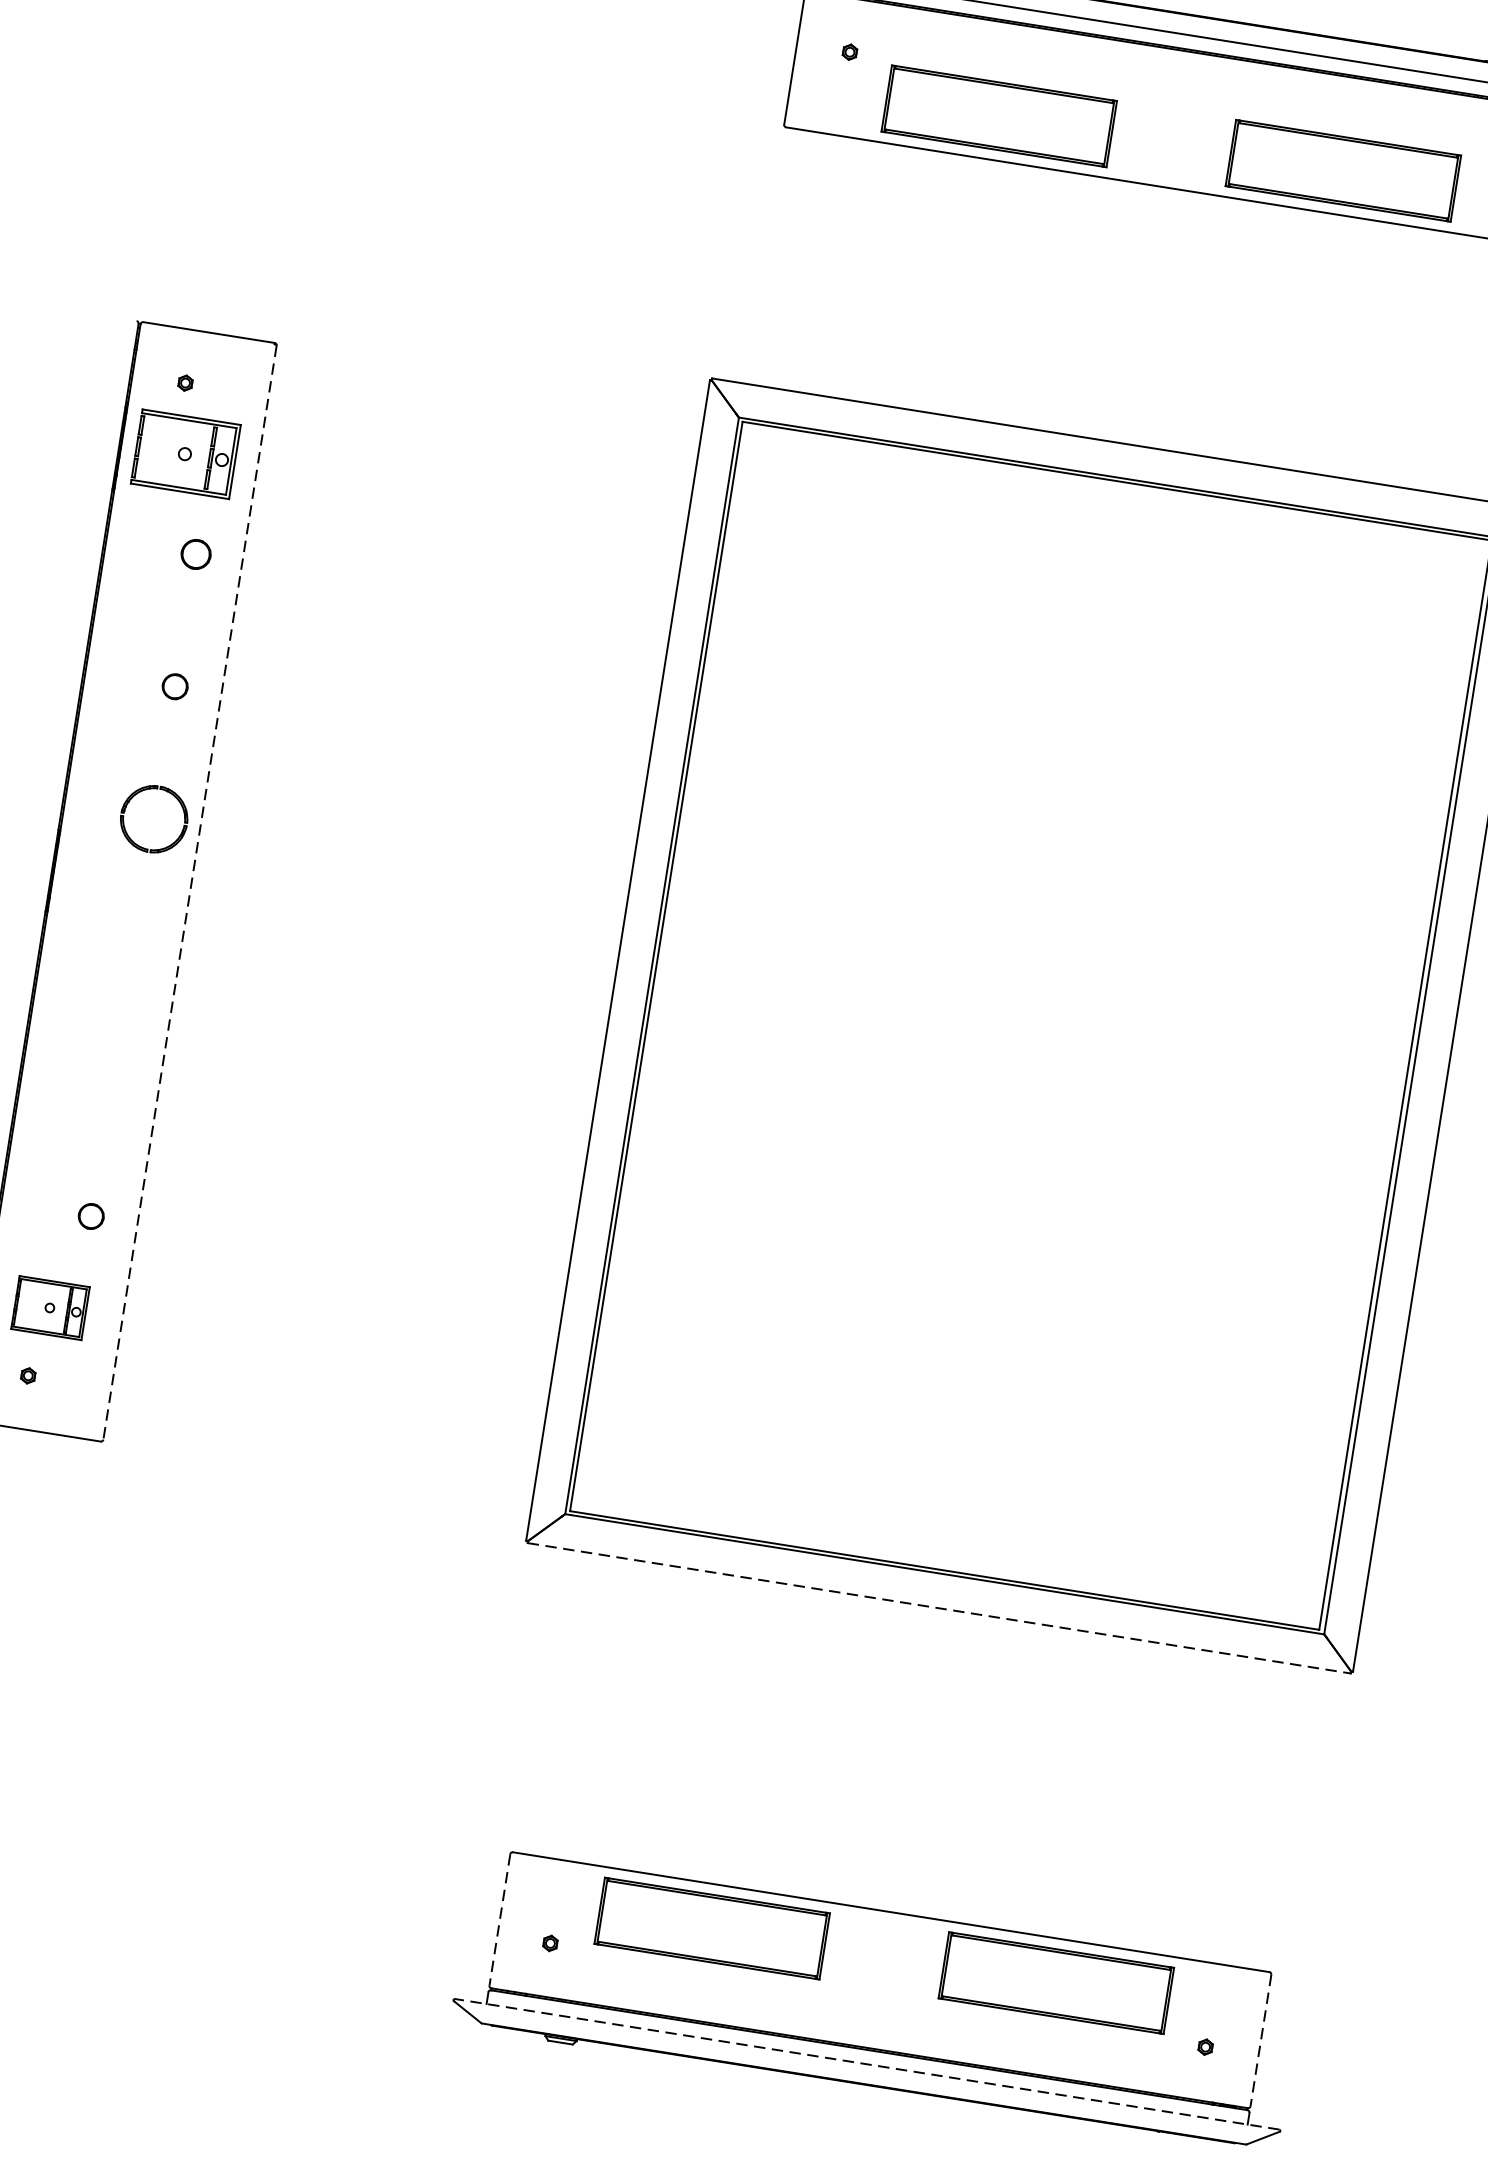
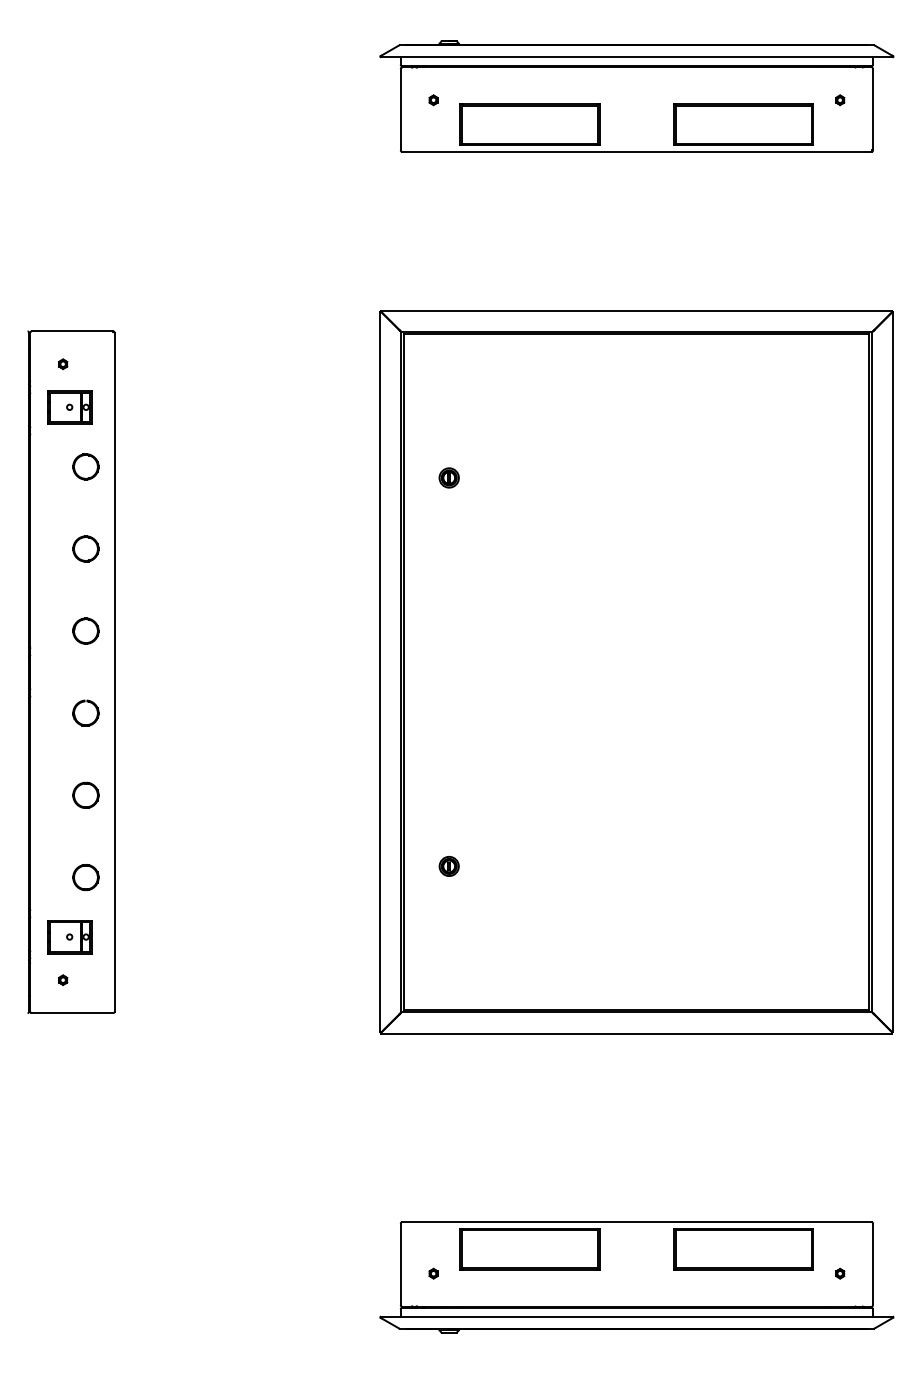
part: (184, 454) -> (69, 407), size x0.71
part: (195, 553) -> (85, 466), size x1.43
part: (777, 664) -> (448, 477), added
part: (174, 685) -> (85, 548), size x1.67
part: (153, 817) -> (85, 630), size x0.62
line: (189, 893) -> (114, 672), dashed -> solid
part: (132, 950) -> (85, 712), added
part: (111, 1082) -> (85, 794), added
part: (90, 1216) -> (85, 877), size x1.67
part: (678, 1290) -> (448, 866), added
line: (940, 1608) -> (637, 1033), dashed -> solid
line: (499, 1920) -> (400, 1264), dashed -> solid
line: (1261, 2040) -> (873, 1264), dashed -> solid
line: (866, 2064) -> (636, 1316), dashed -> solid

